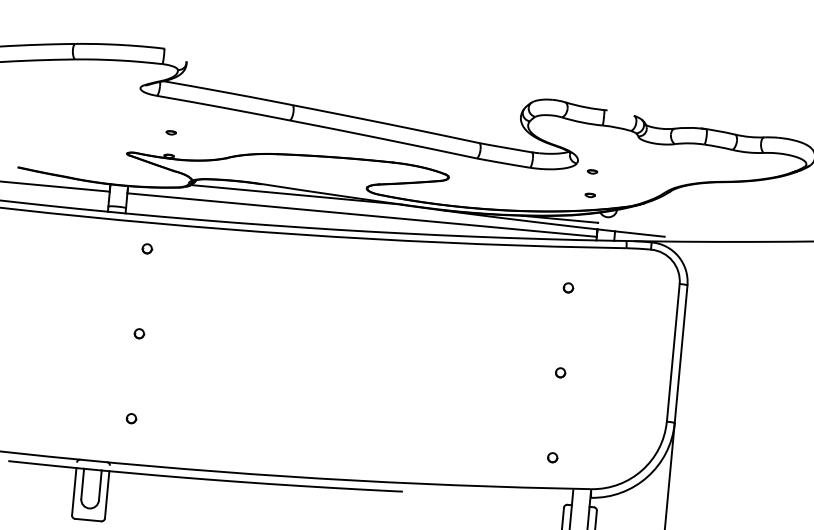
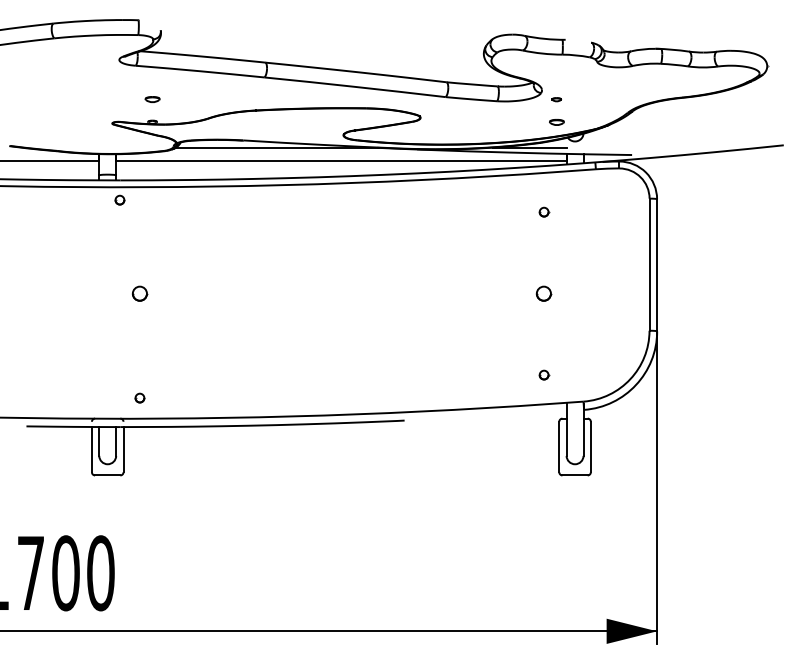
part: (171, 132) -> (152, 99), size x1.6
part: (590, 194) -> (556, 121), size x1.6
part: (146, 248) -> (119, 199), moved
part: (138, 333) -> (139, 293), size x1.6
part: (560, 372) -> (544, 293), size x1.6
part: (131, 417) -> (139, 397), moved

